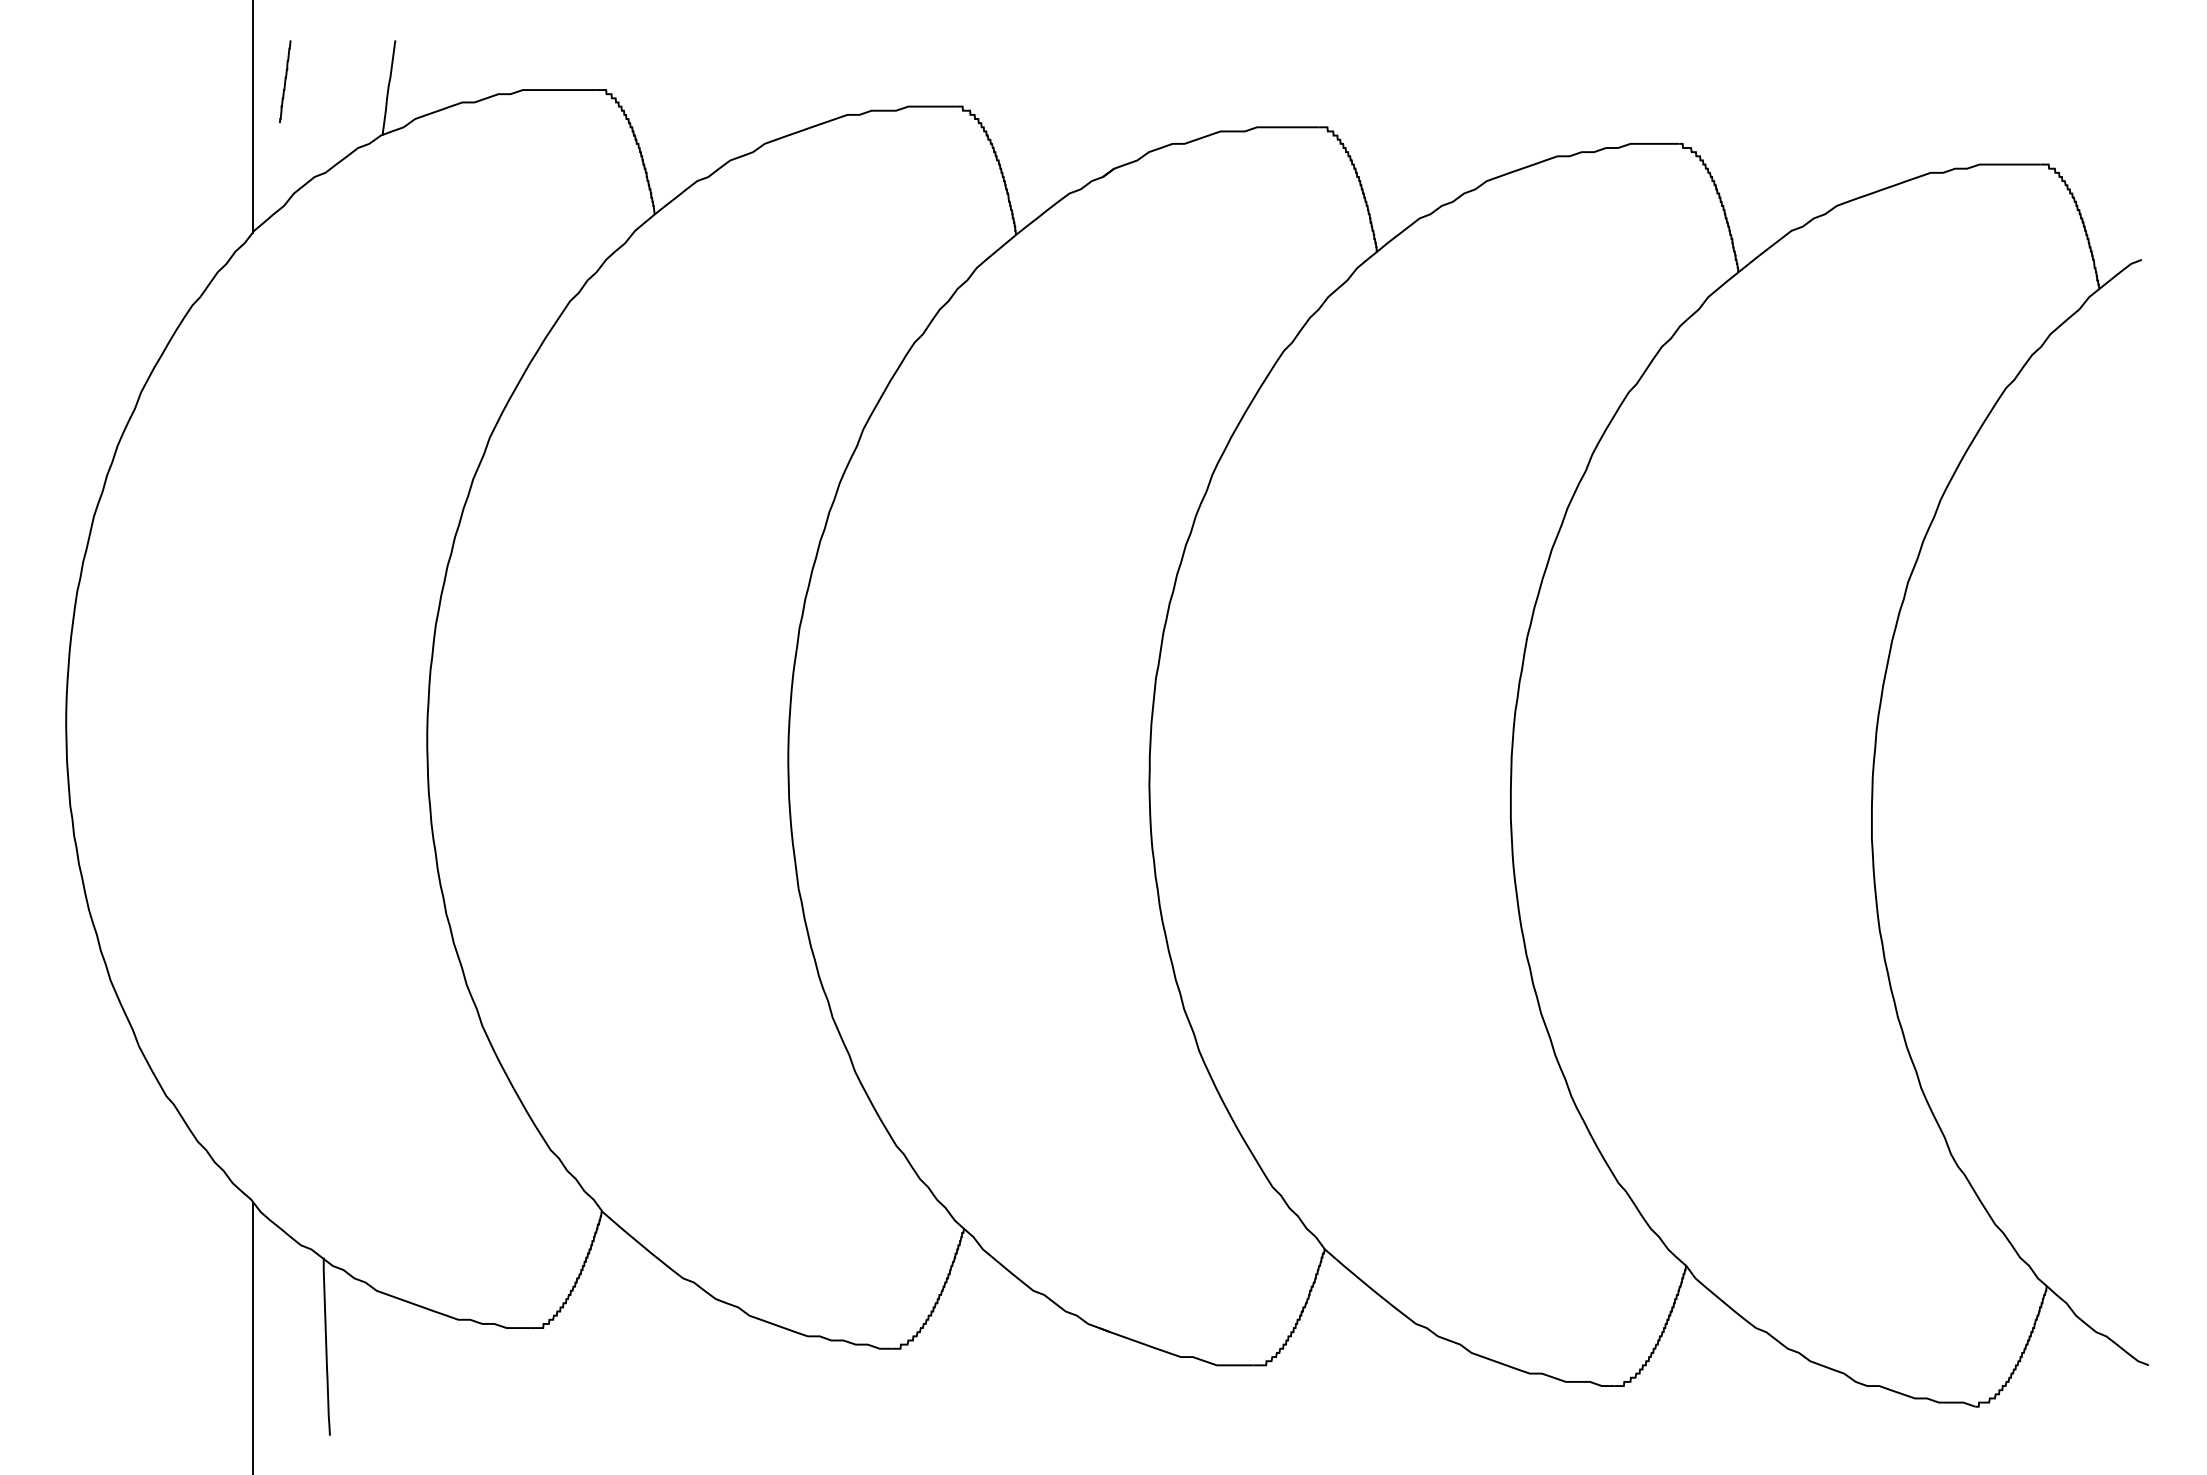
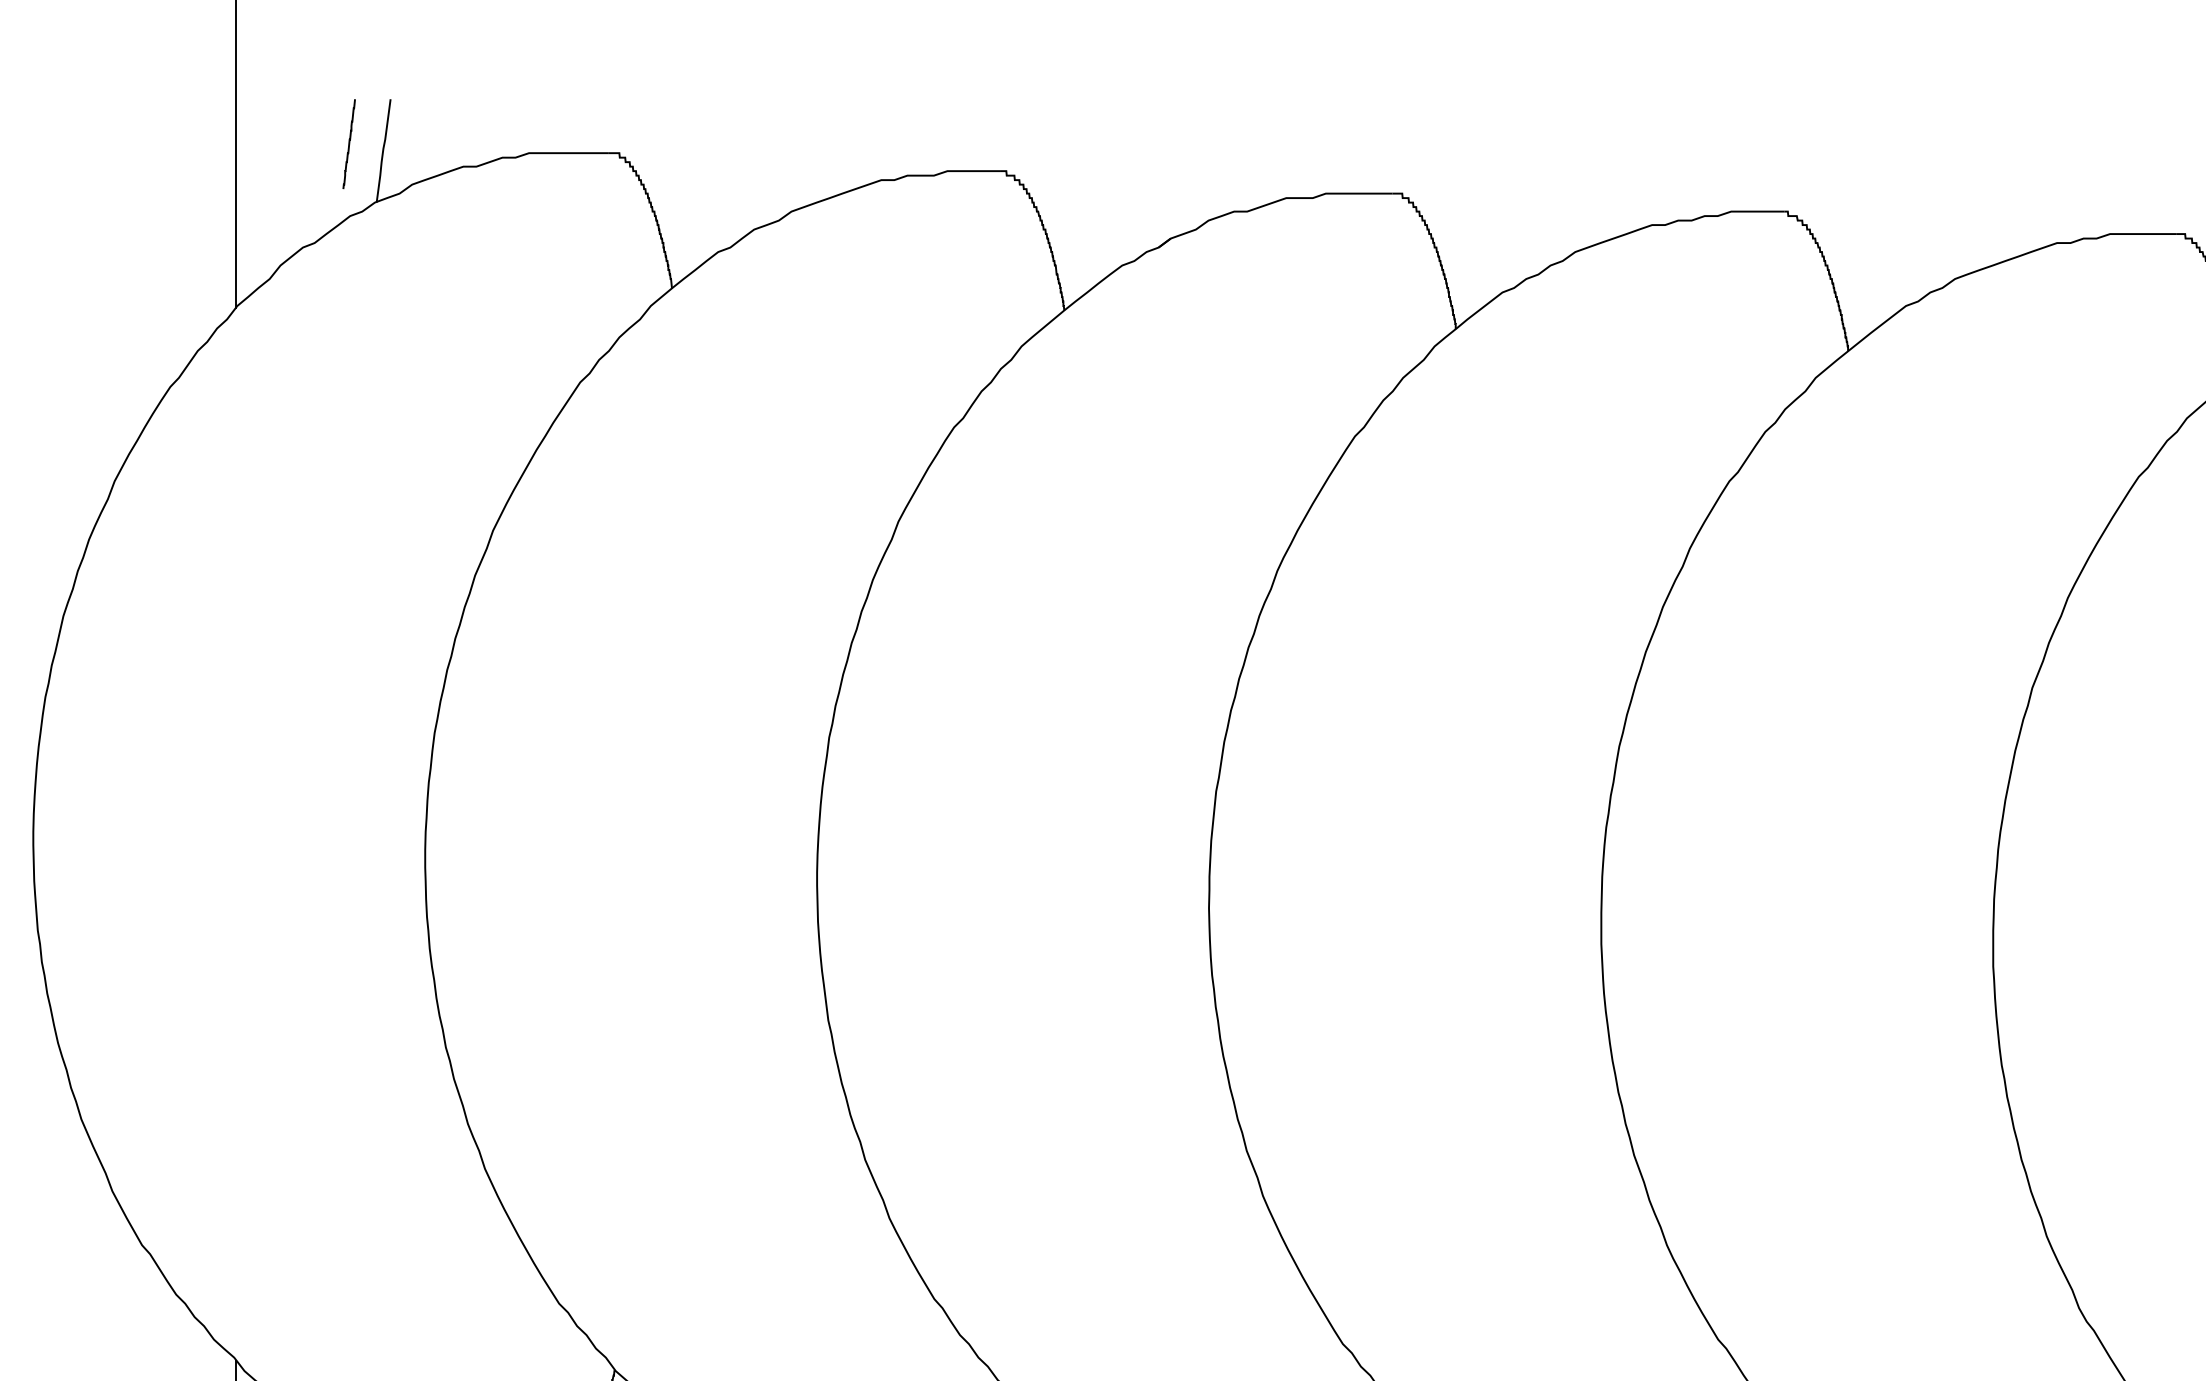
line: (285, 81) -> (349, 143), moved

